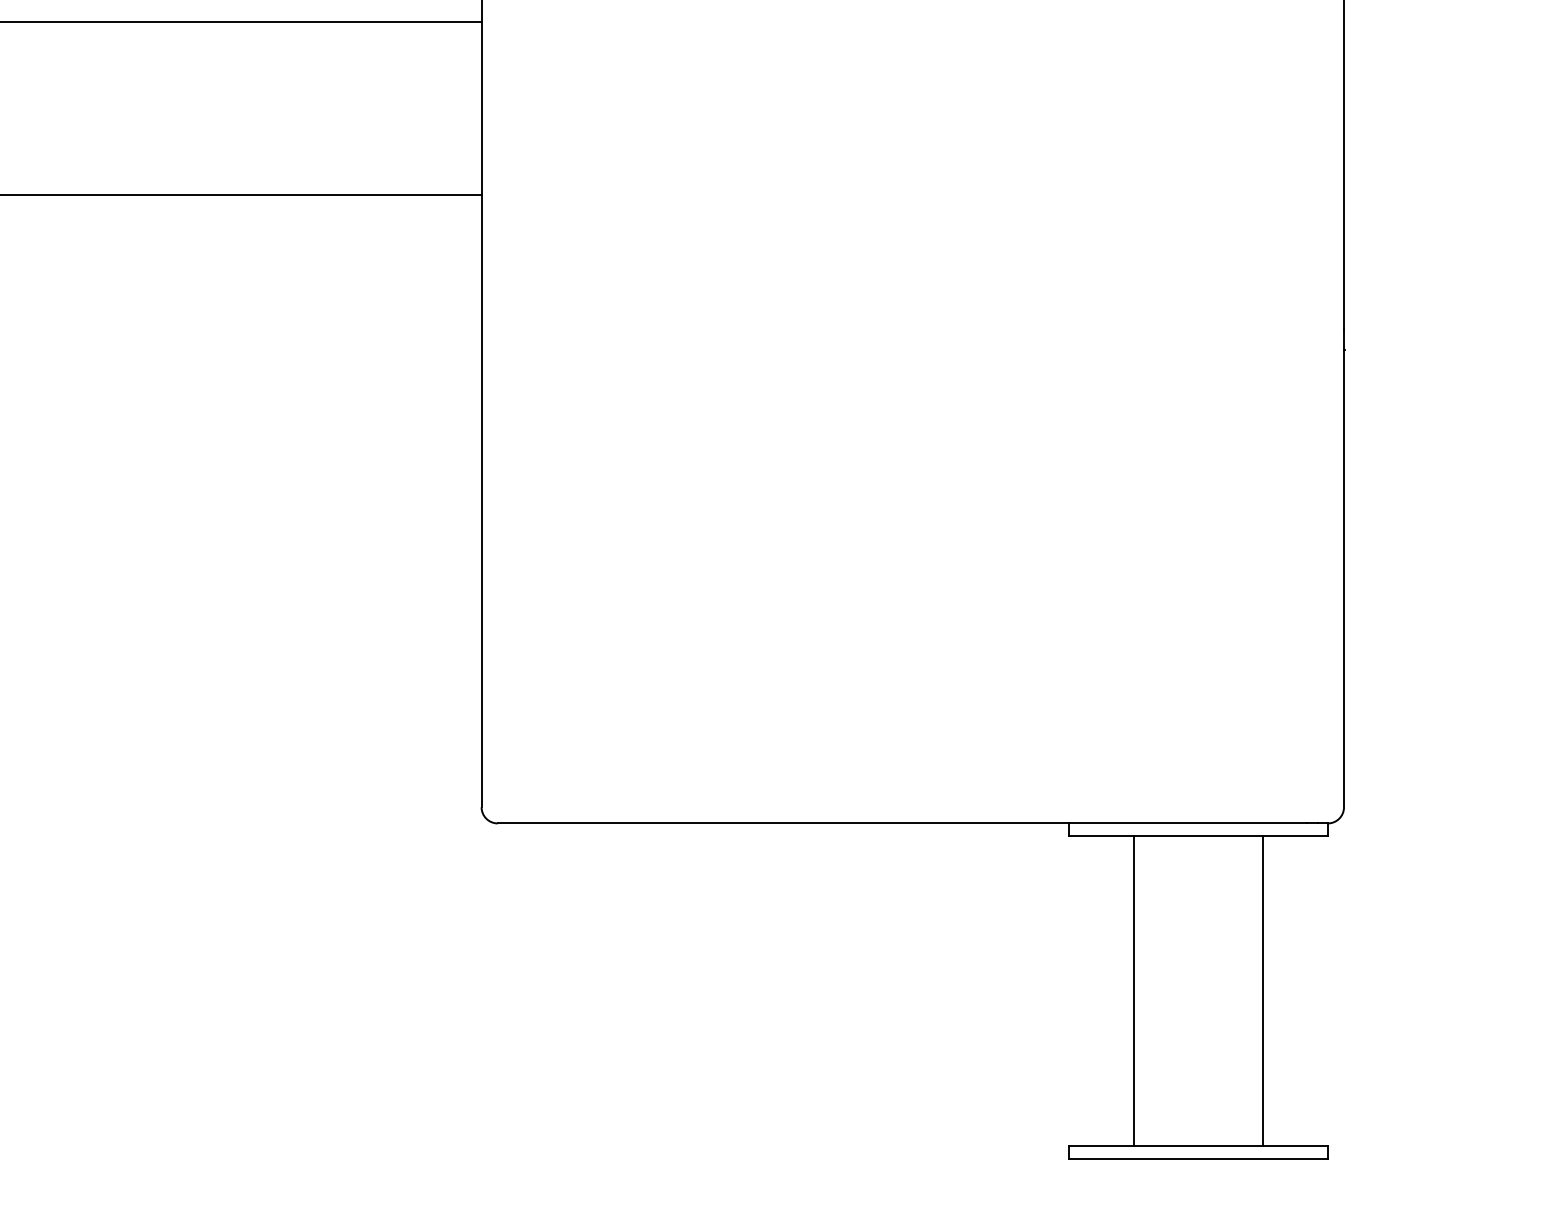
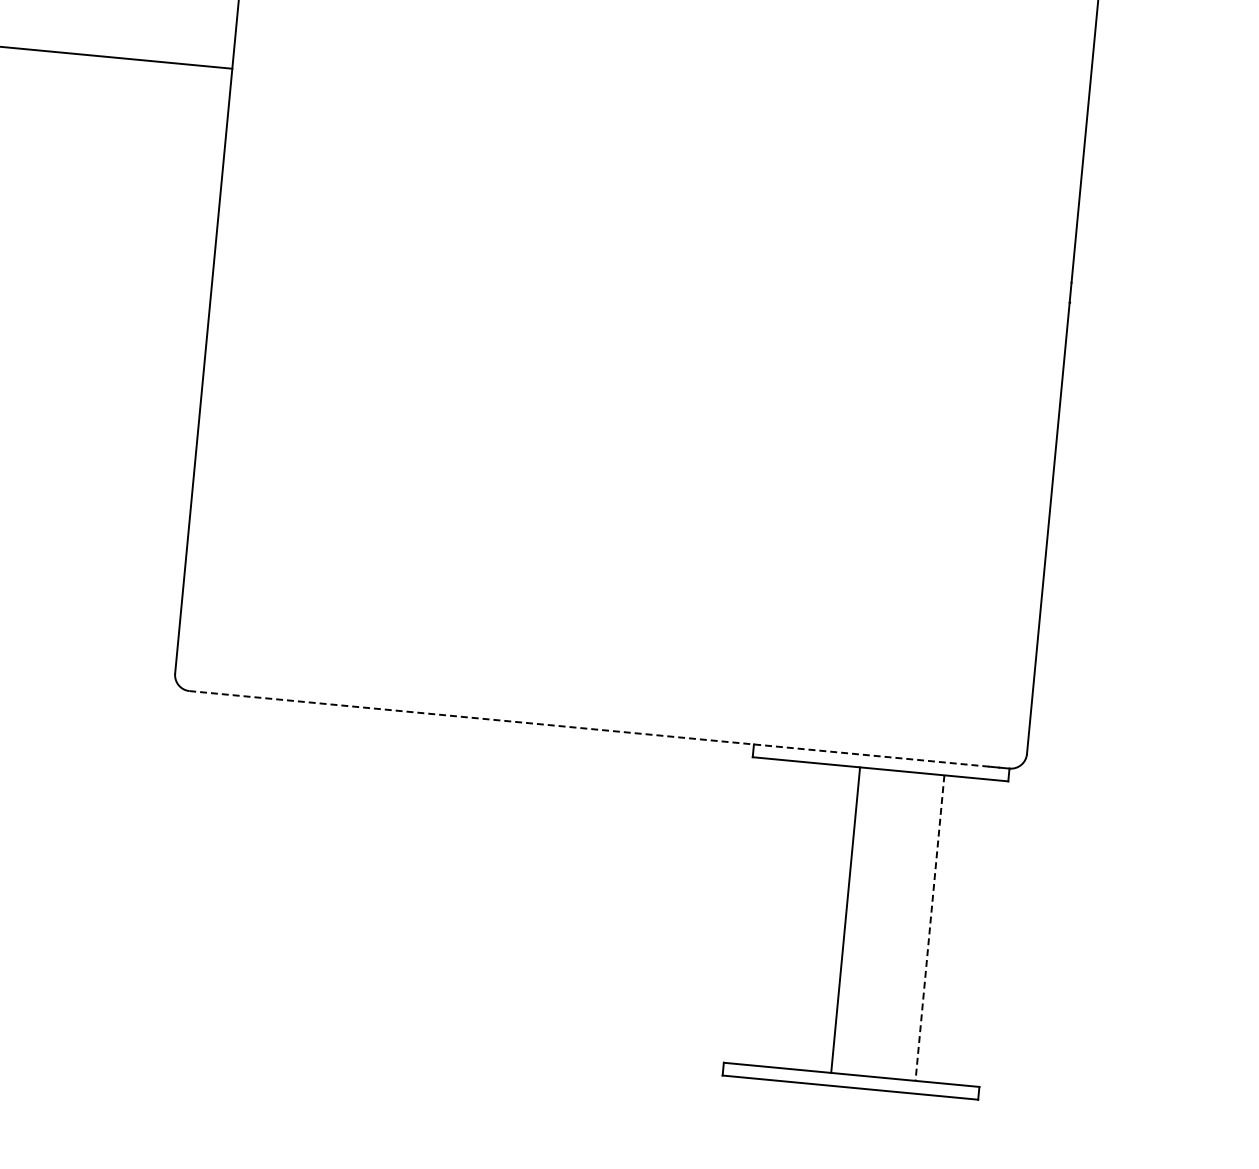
line: (902, 823) -> (589, 728), solid -> dashed
line: (1133, 990) -> (845, 919), moved
line: (1263, 991) -> (930, 928), solid -> dashed

